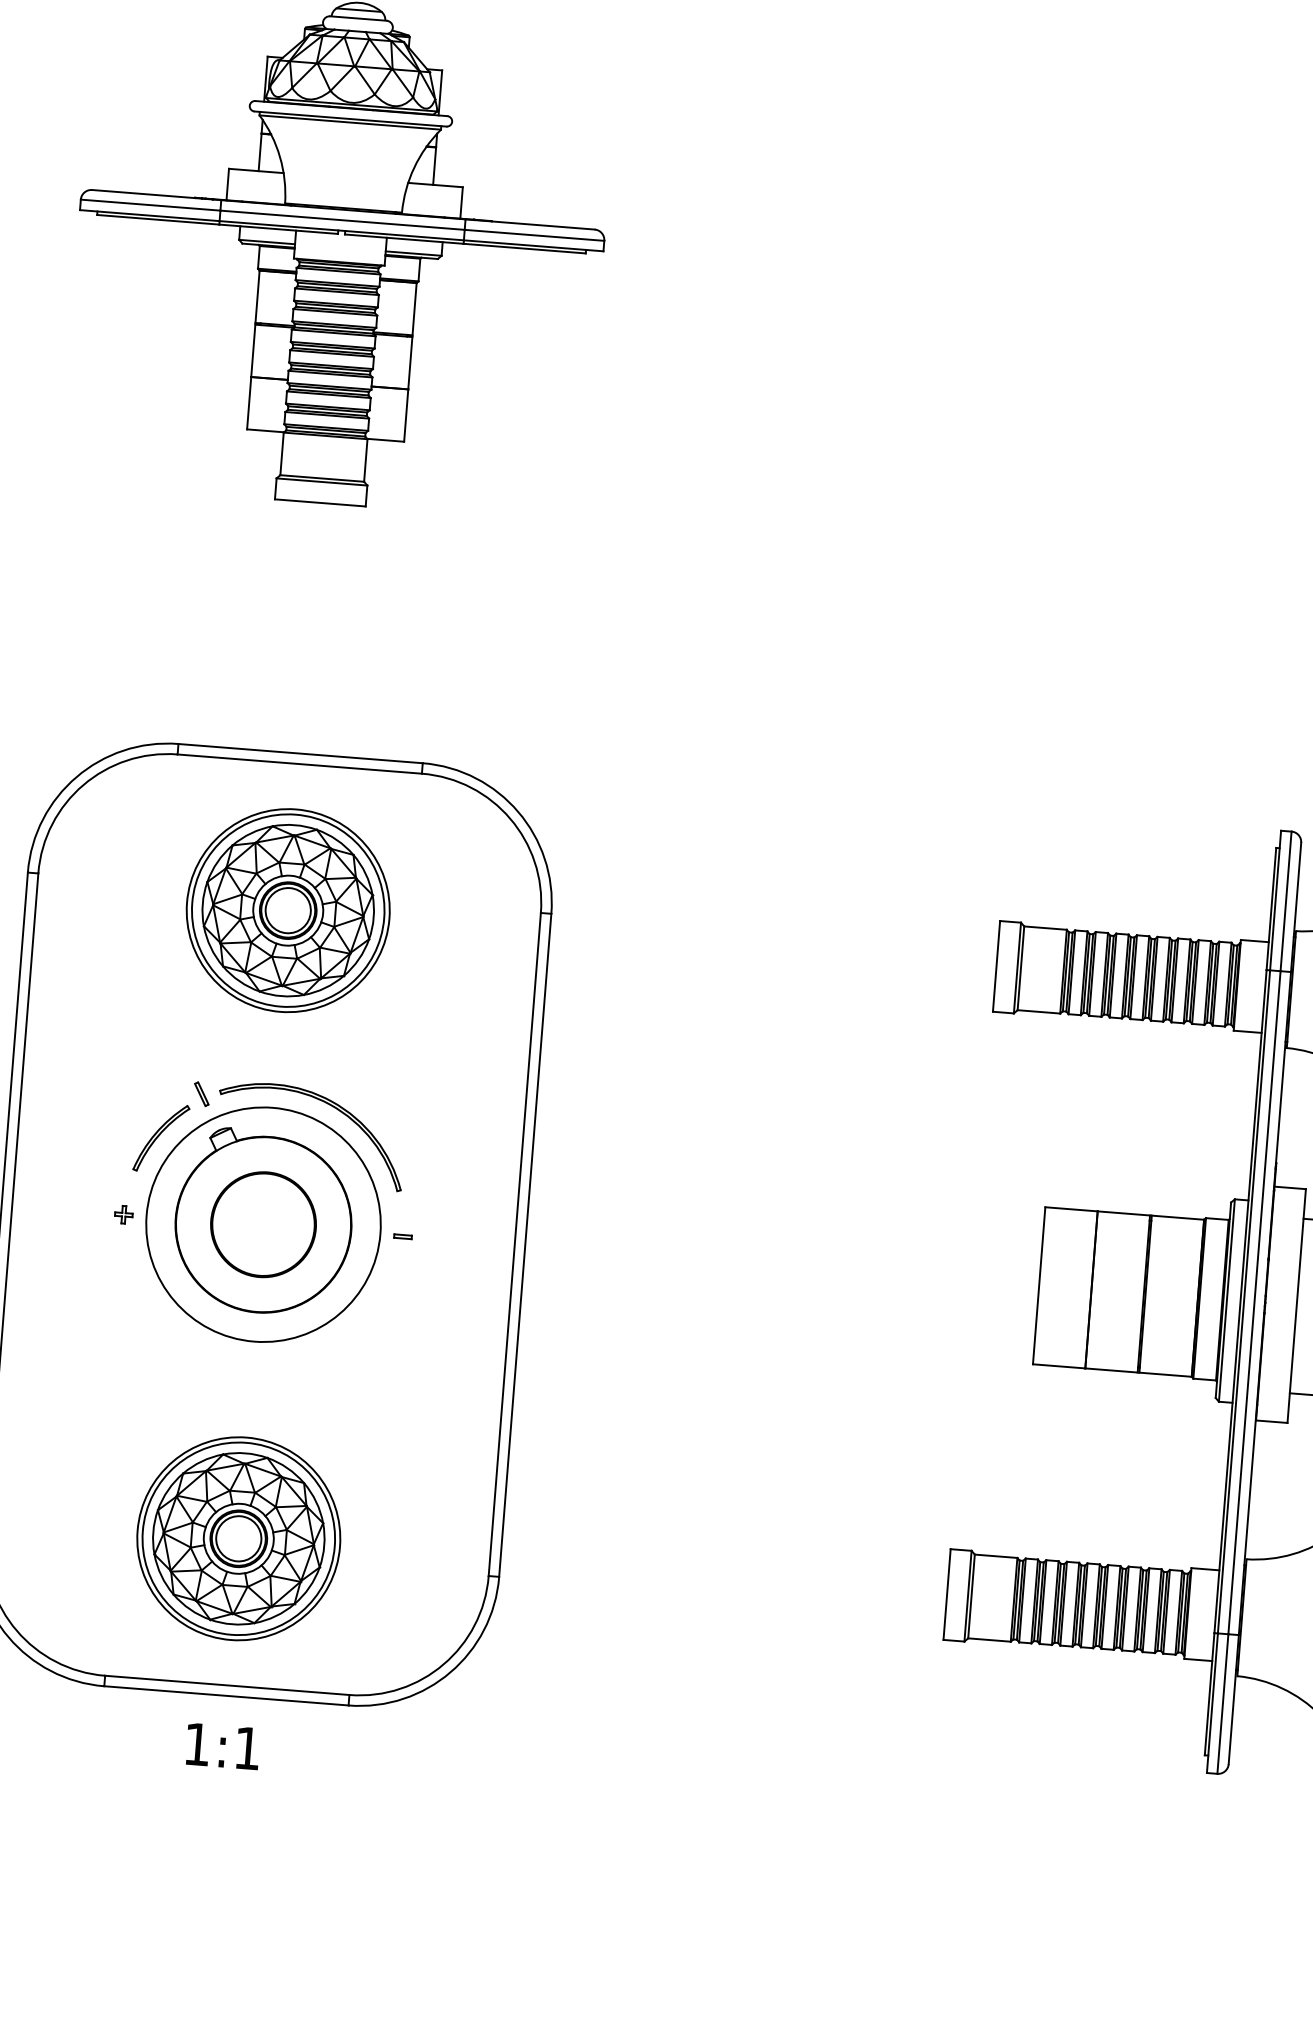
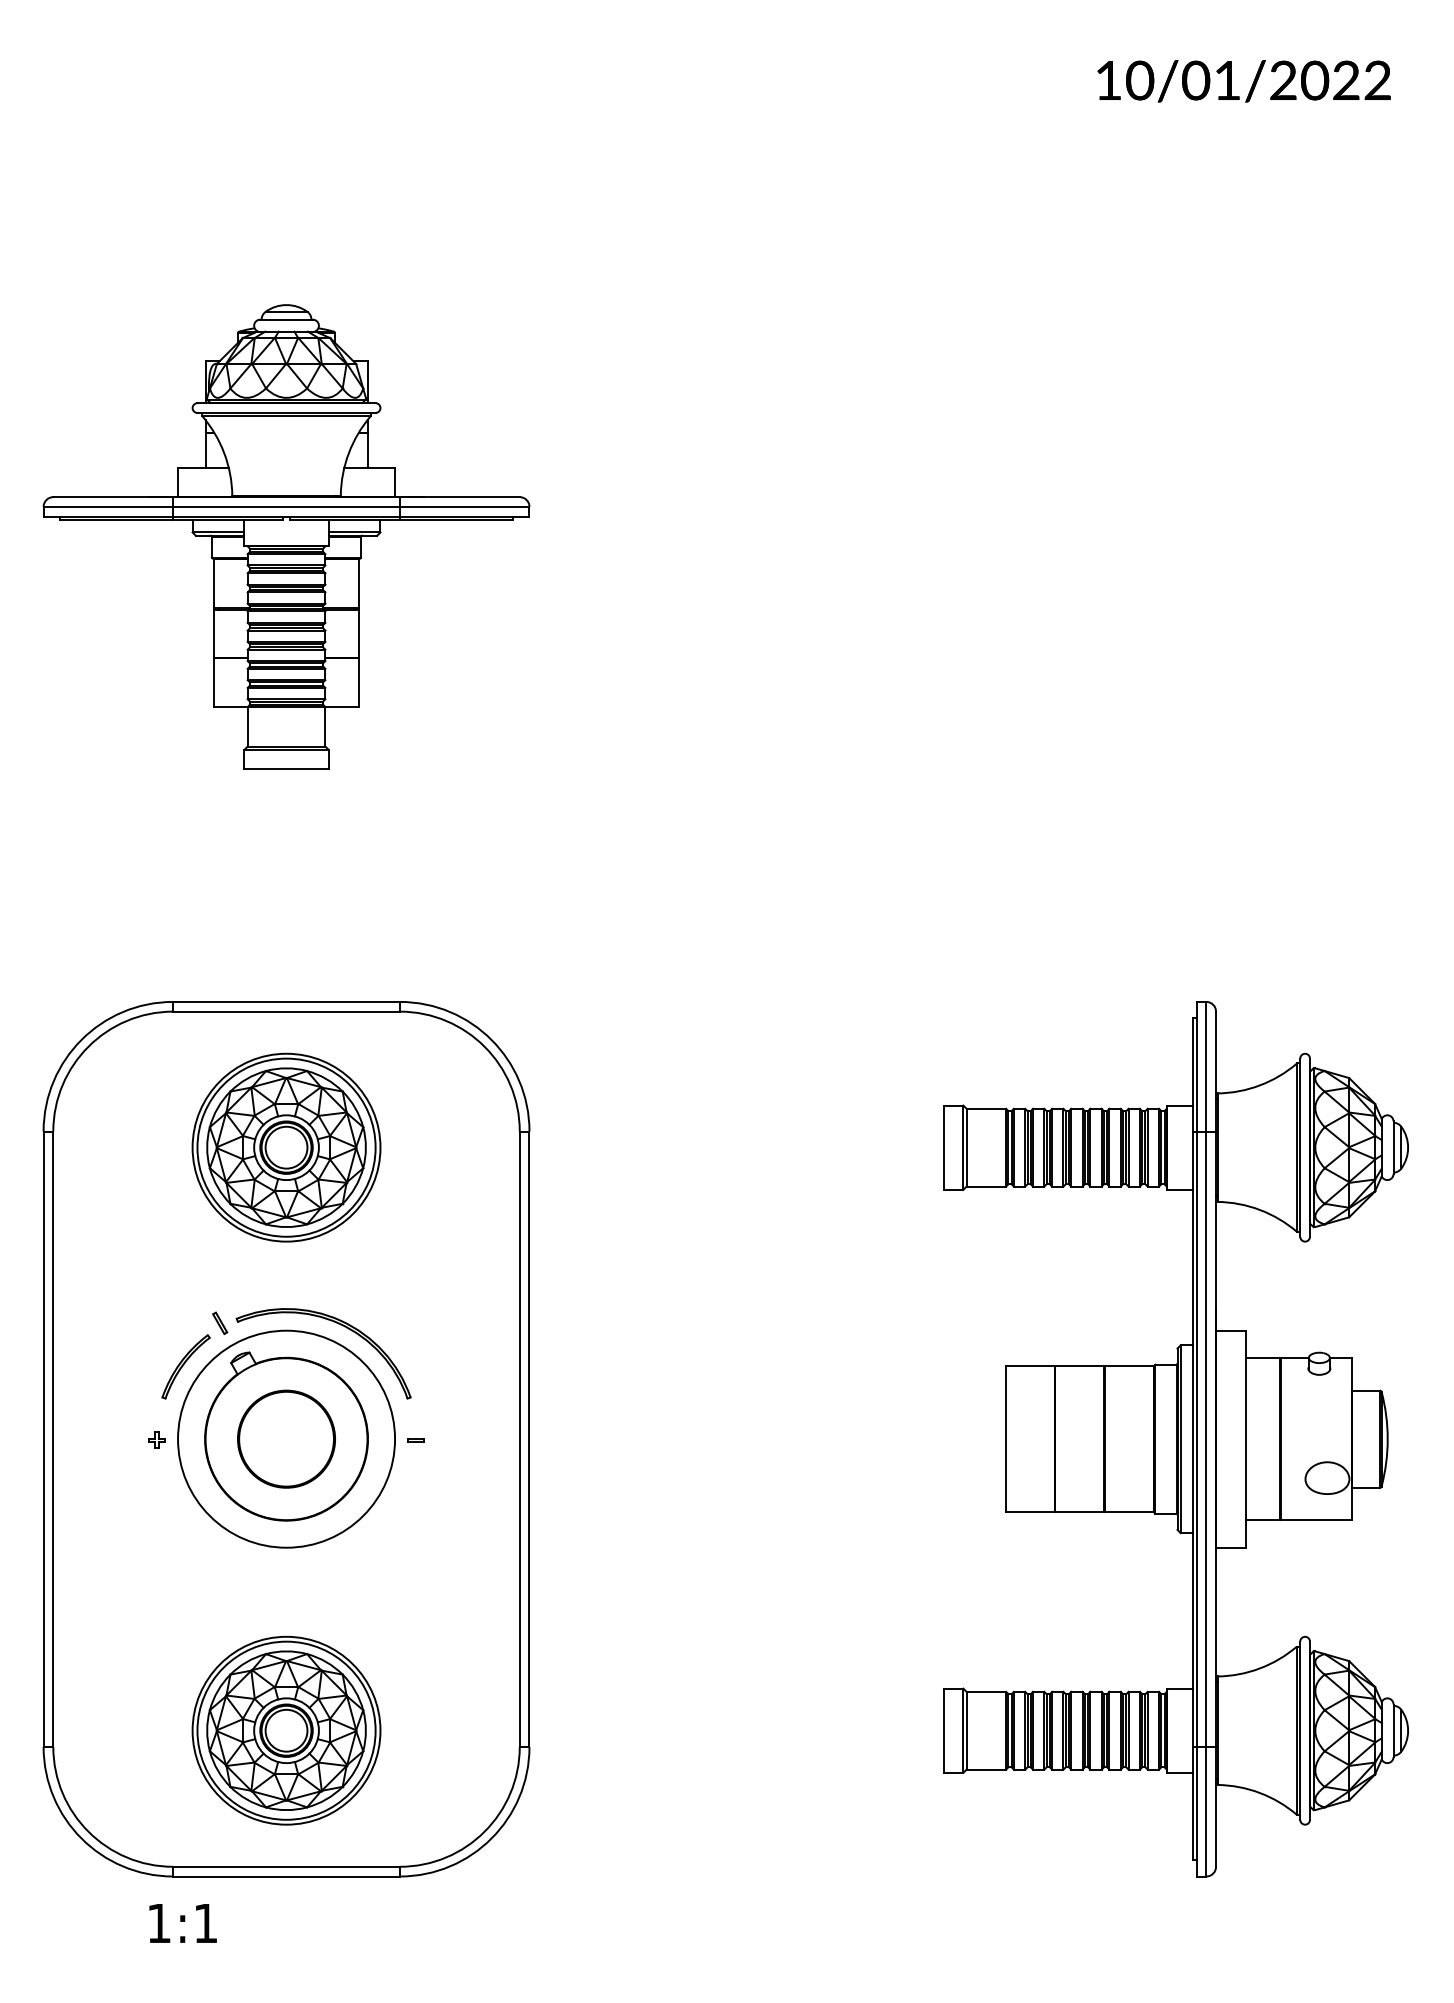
text: (222, 1746) -> (182, 1923), moved

